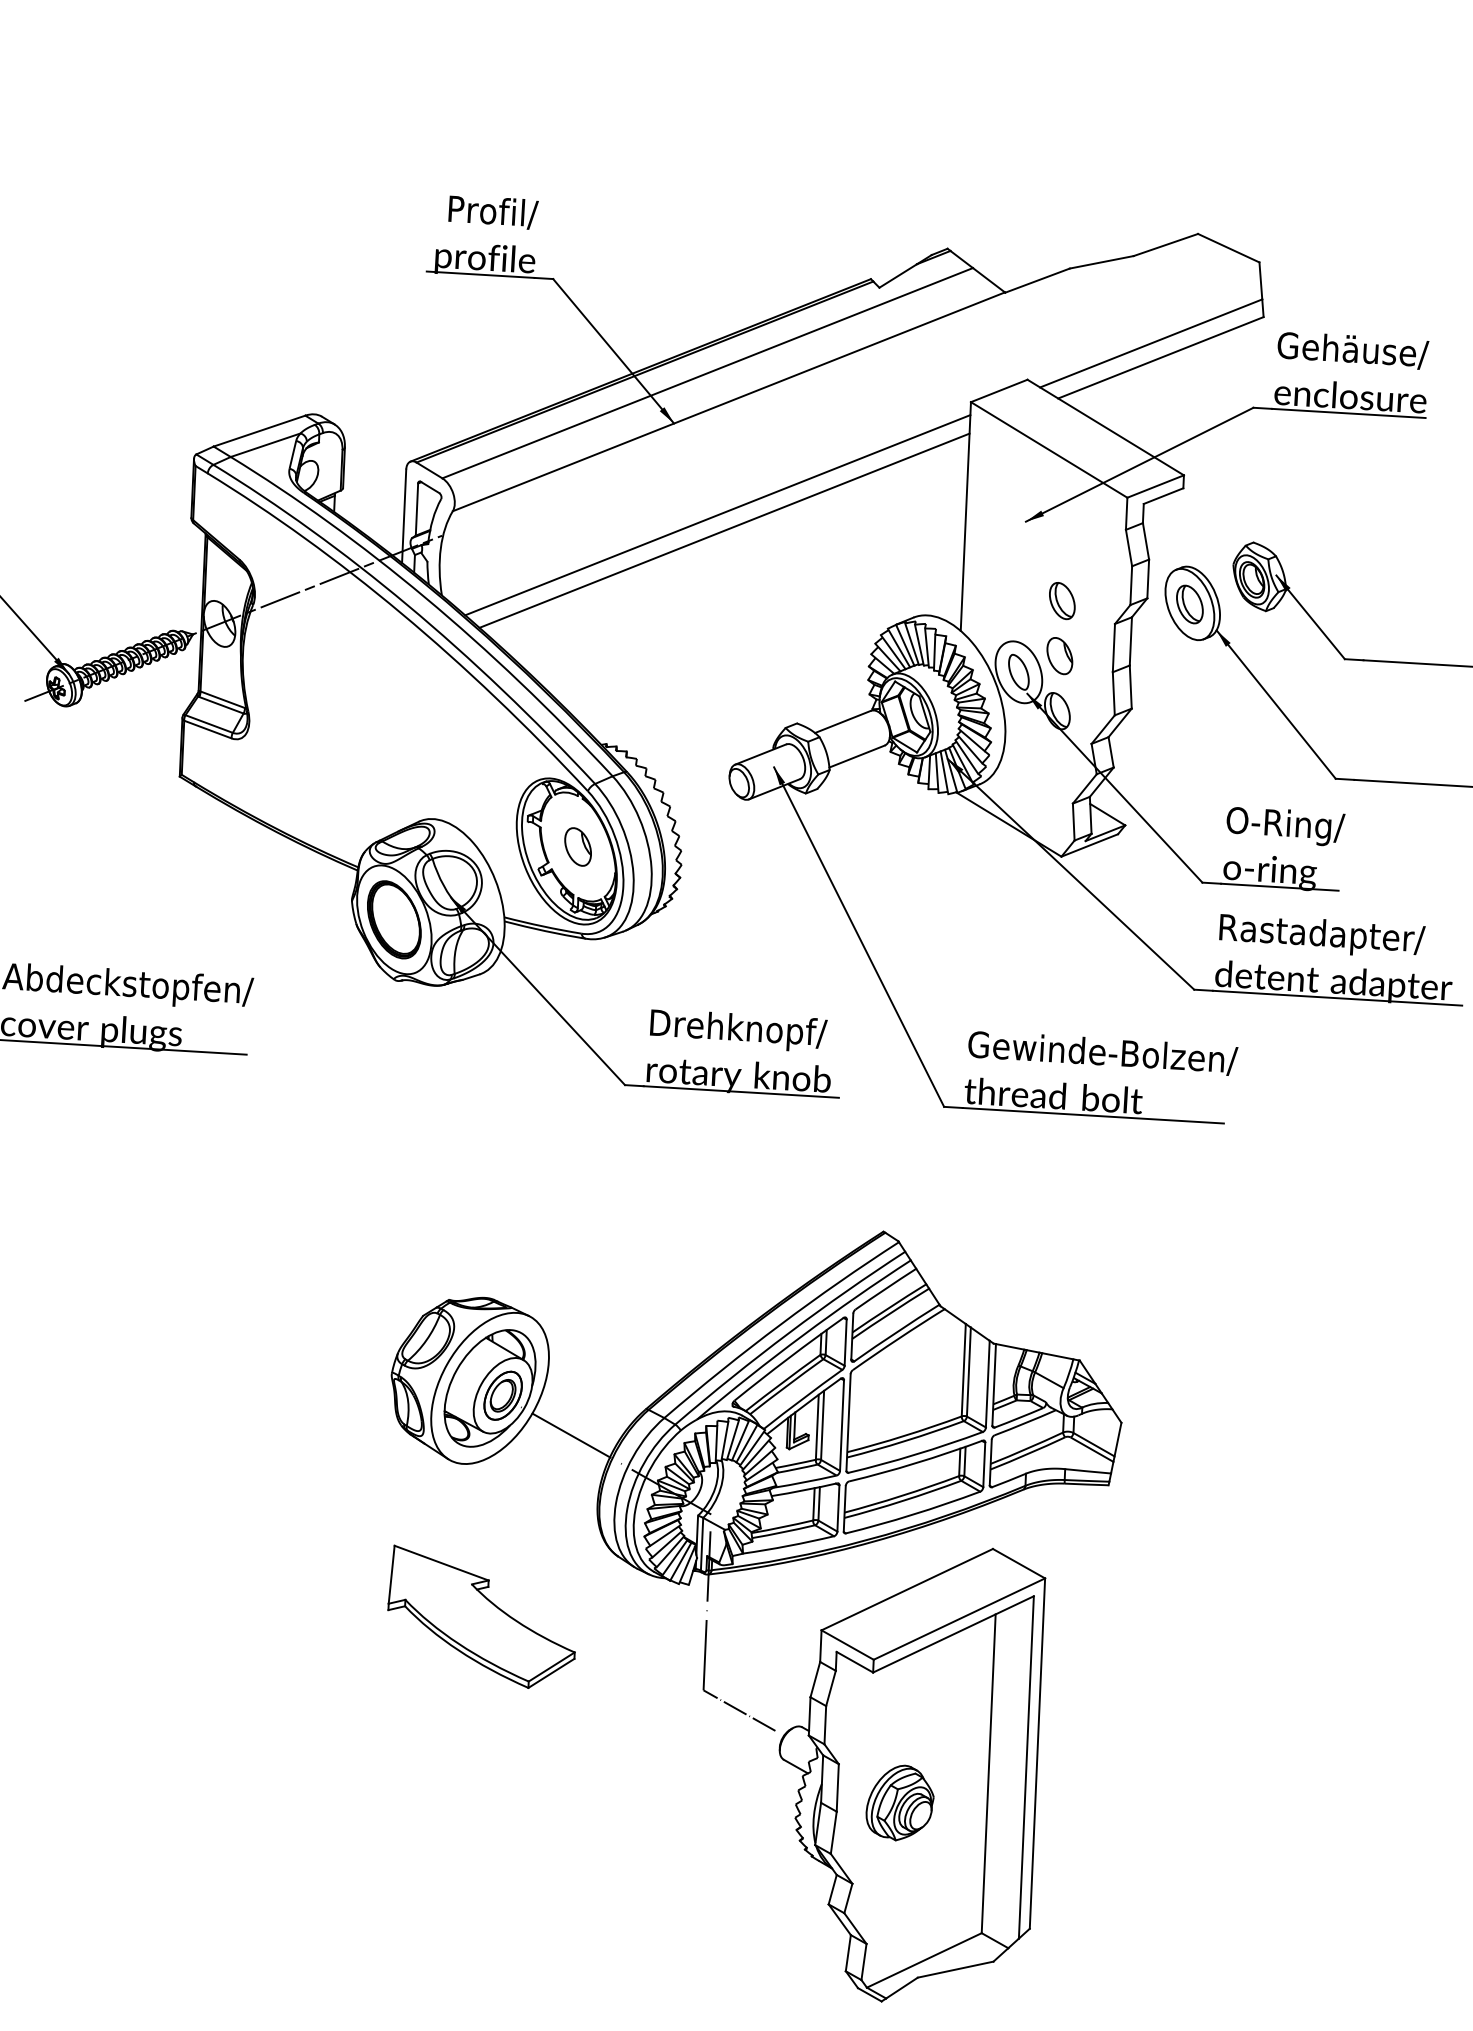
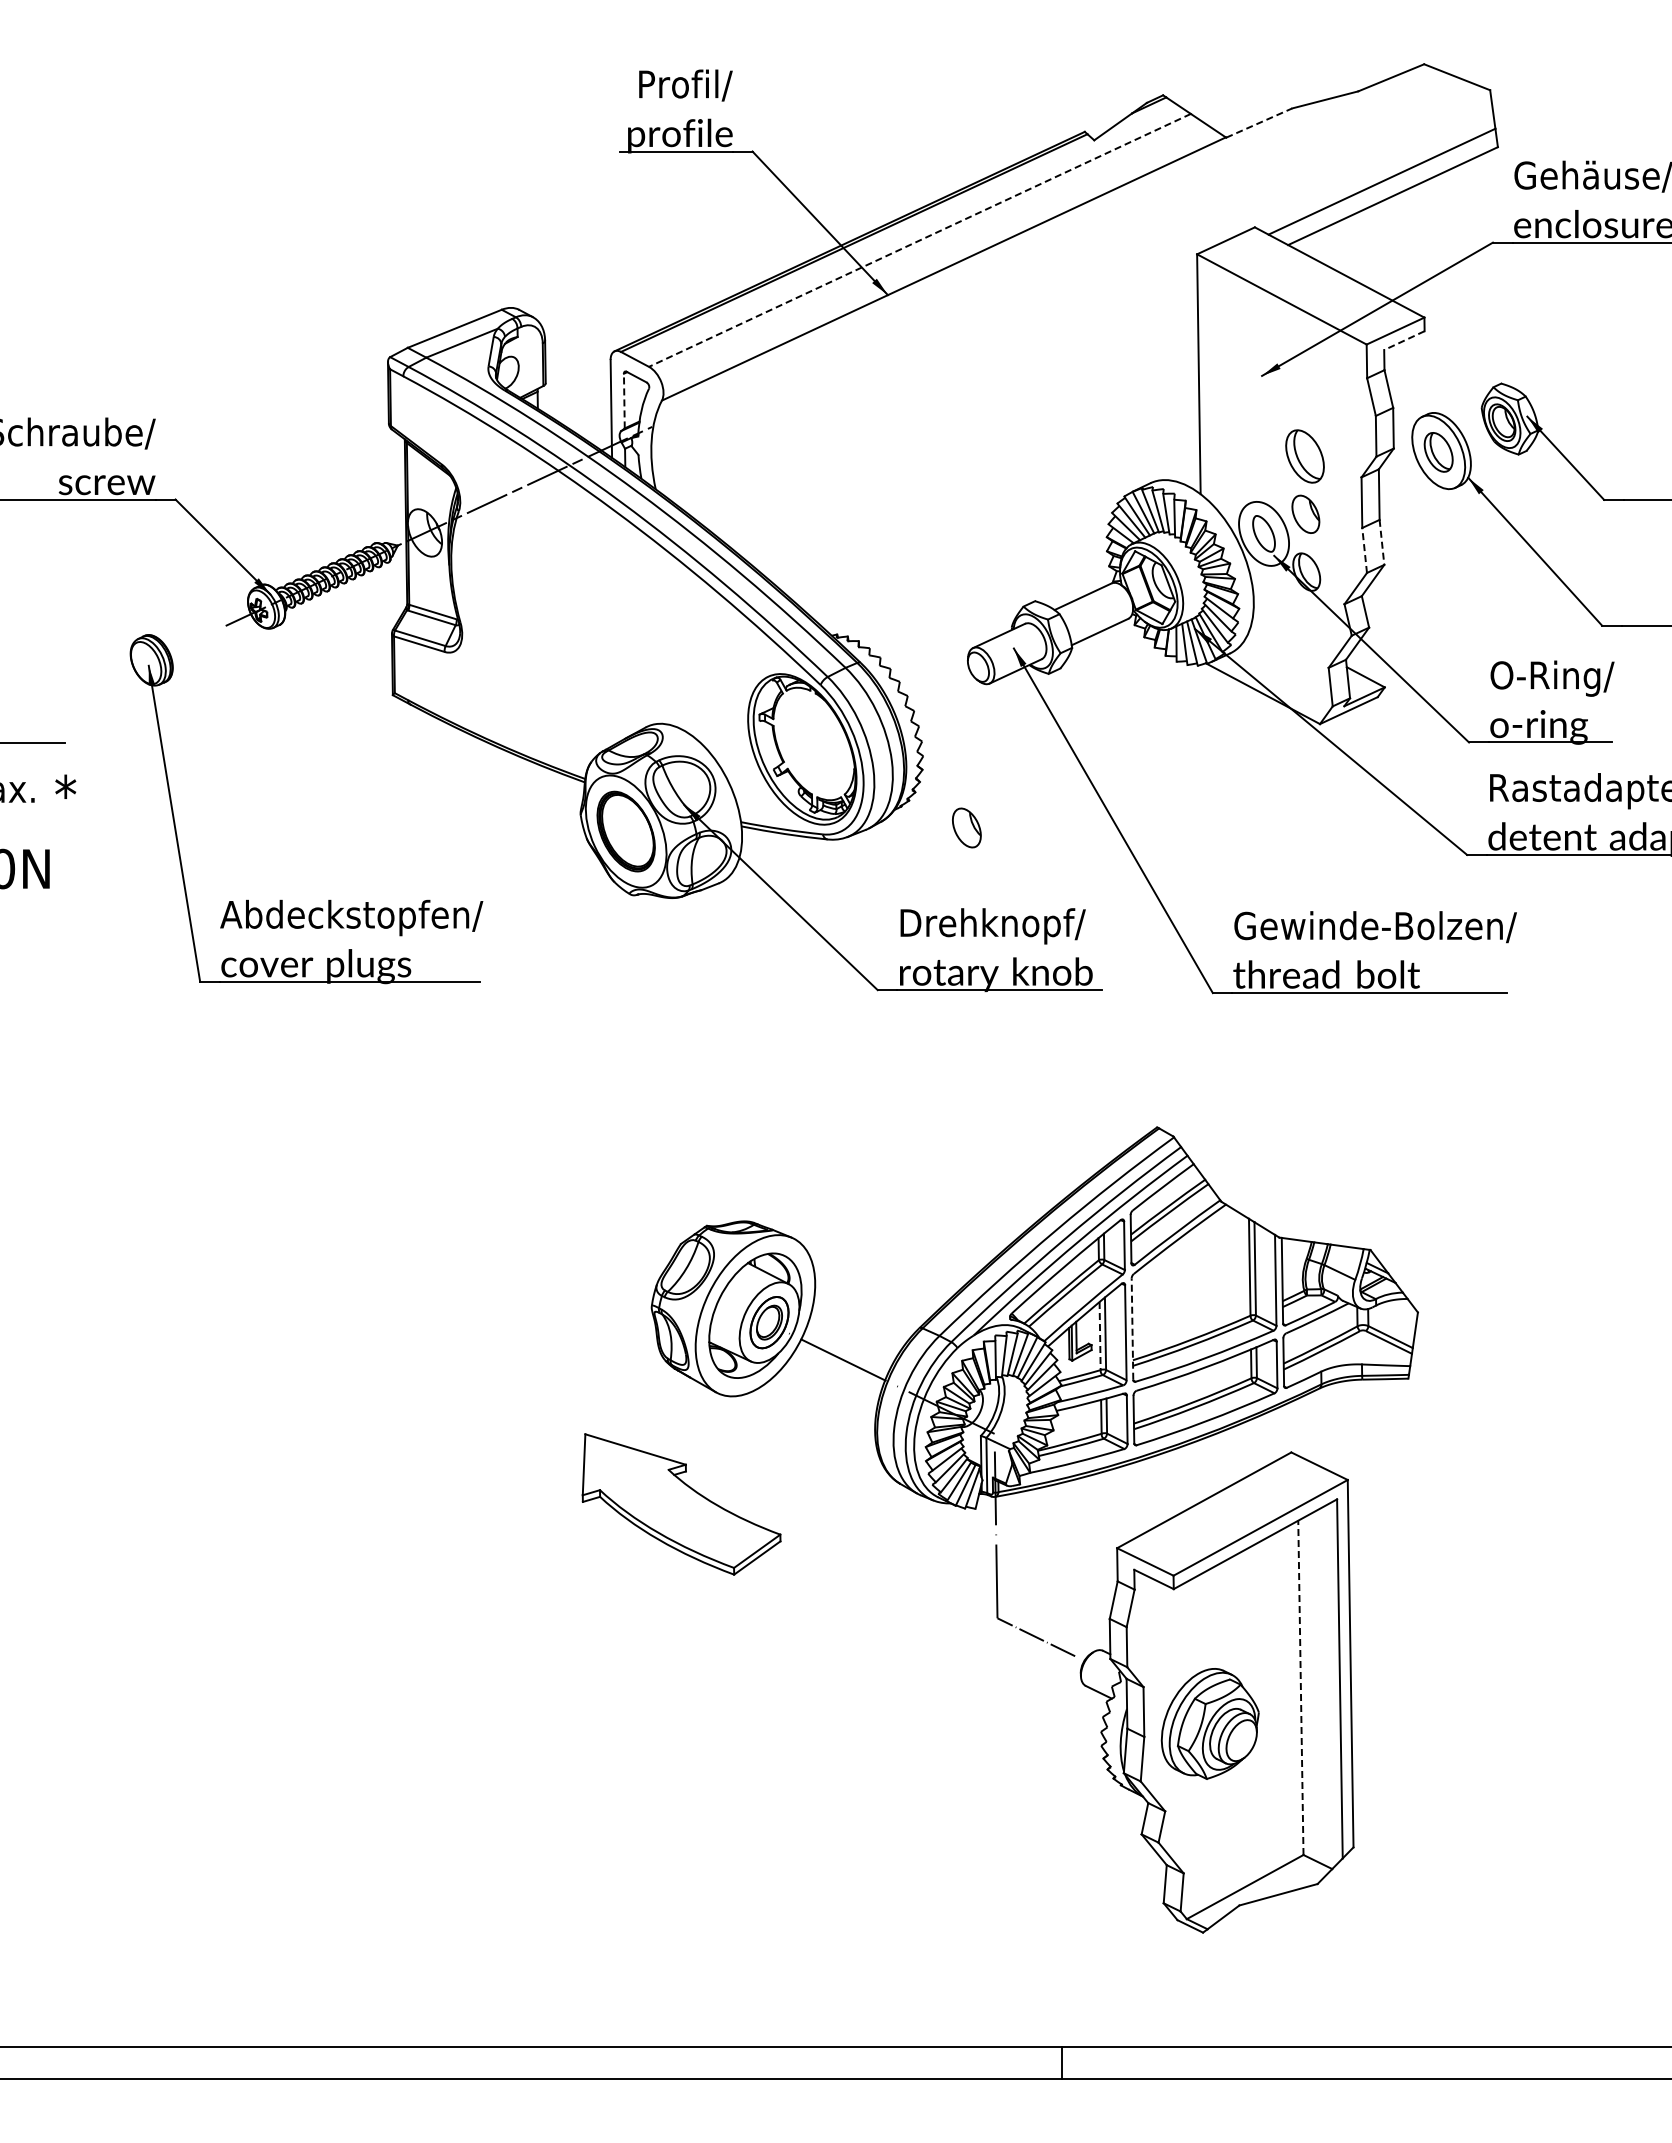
line: (1037, 280) -> (1259, 122), solid -> dashed
line: (707, 373) -> (919, 240), solid -> dashed
line: (1162, 495) -> (1403, 340), solid -> dashed
line: (417, 509) -> (624, 400), solid -> dashed
line: (717, 514) -> (939, 387), removed
line: (724, 530) -> (947, 403), removed
part: (1061, 600) -> (1304, 456), size x1.4
line: (1130, 687) -> (1381, 542), solid -> dashed
line: (1113, 693) -> (1364, 550), solid -> dashed
part: (577, 846) -> (966, 827), moved
line: (848, 1422) -> (1132, 1329), solid -> dashed
line: (817, 1427) -> (1100, 1336), solid -> dashed
part: (482, 1618) -> (681, 1504), moved
line: (988, 1773) -> (1300, 1687), solid -> dashed
part: (899, 1802) -> (1209, 1723), size x1.4

